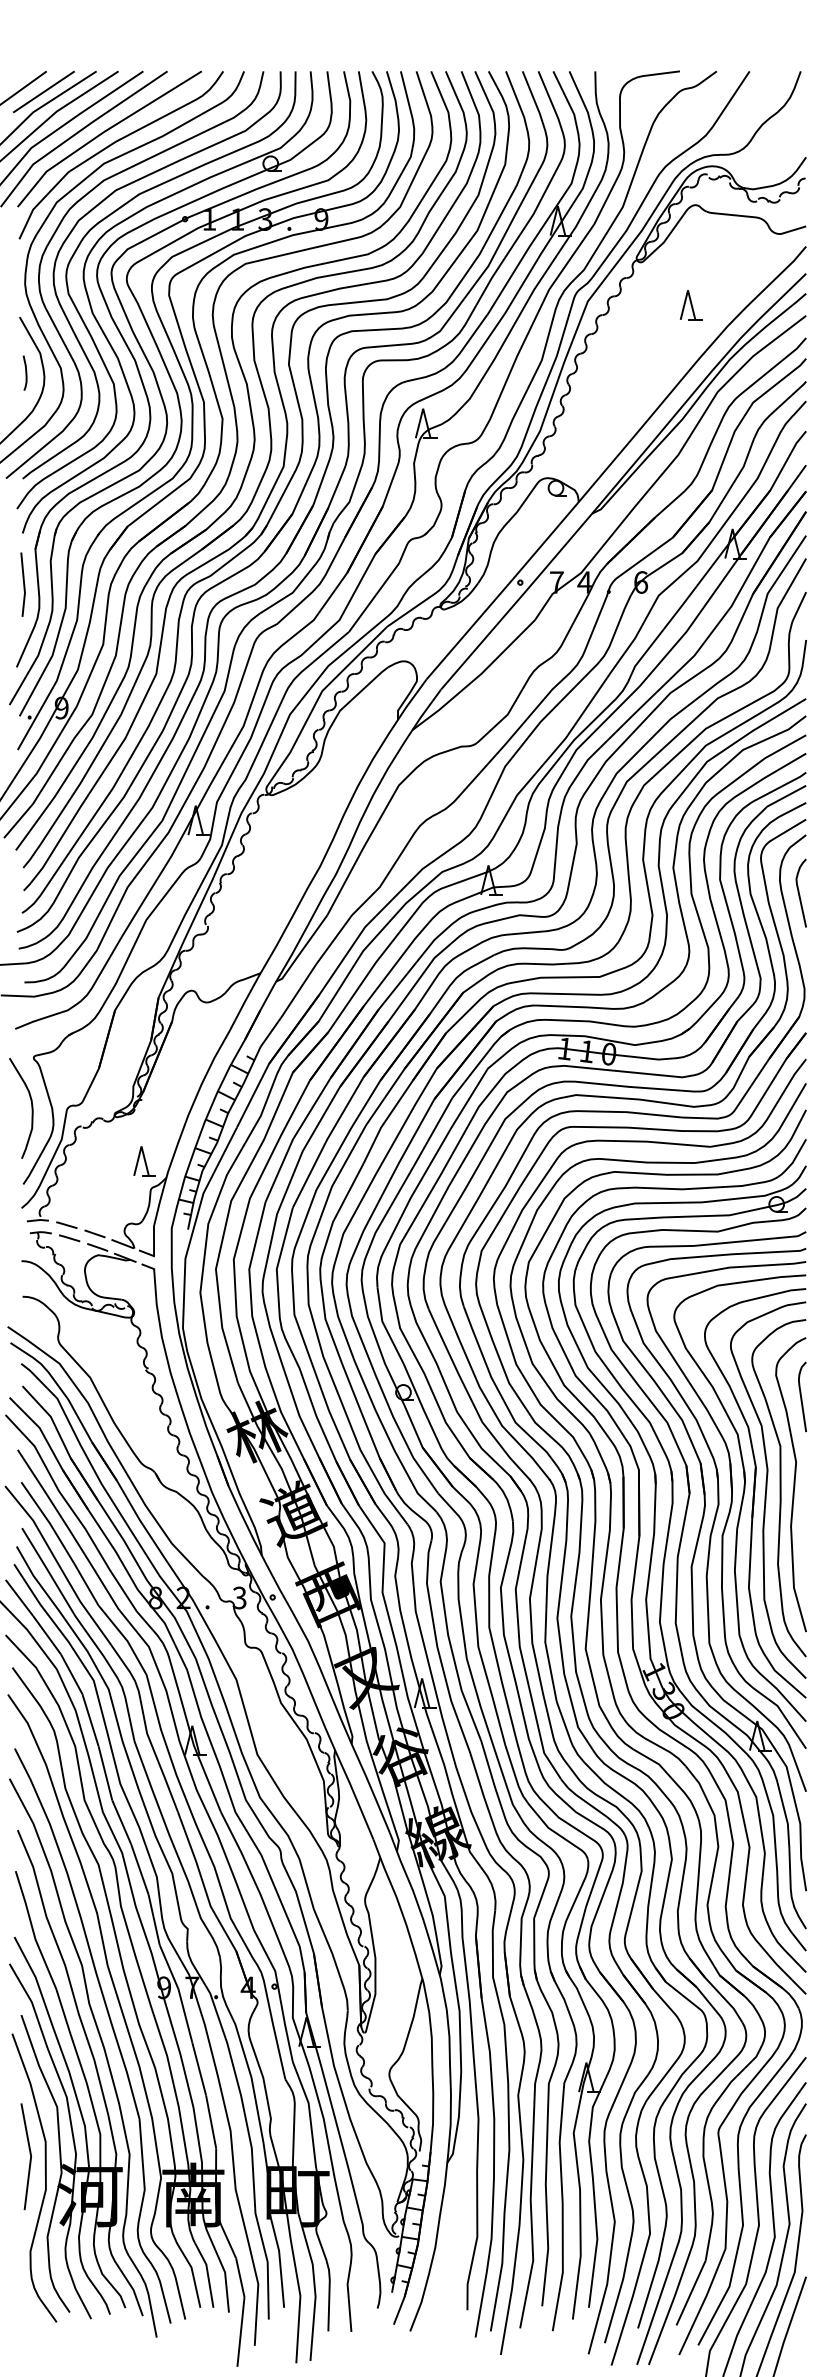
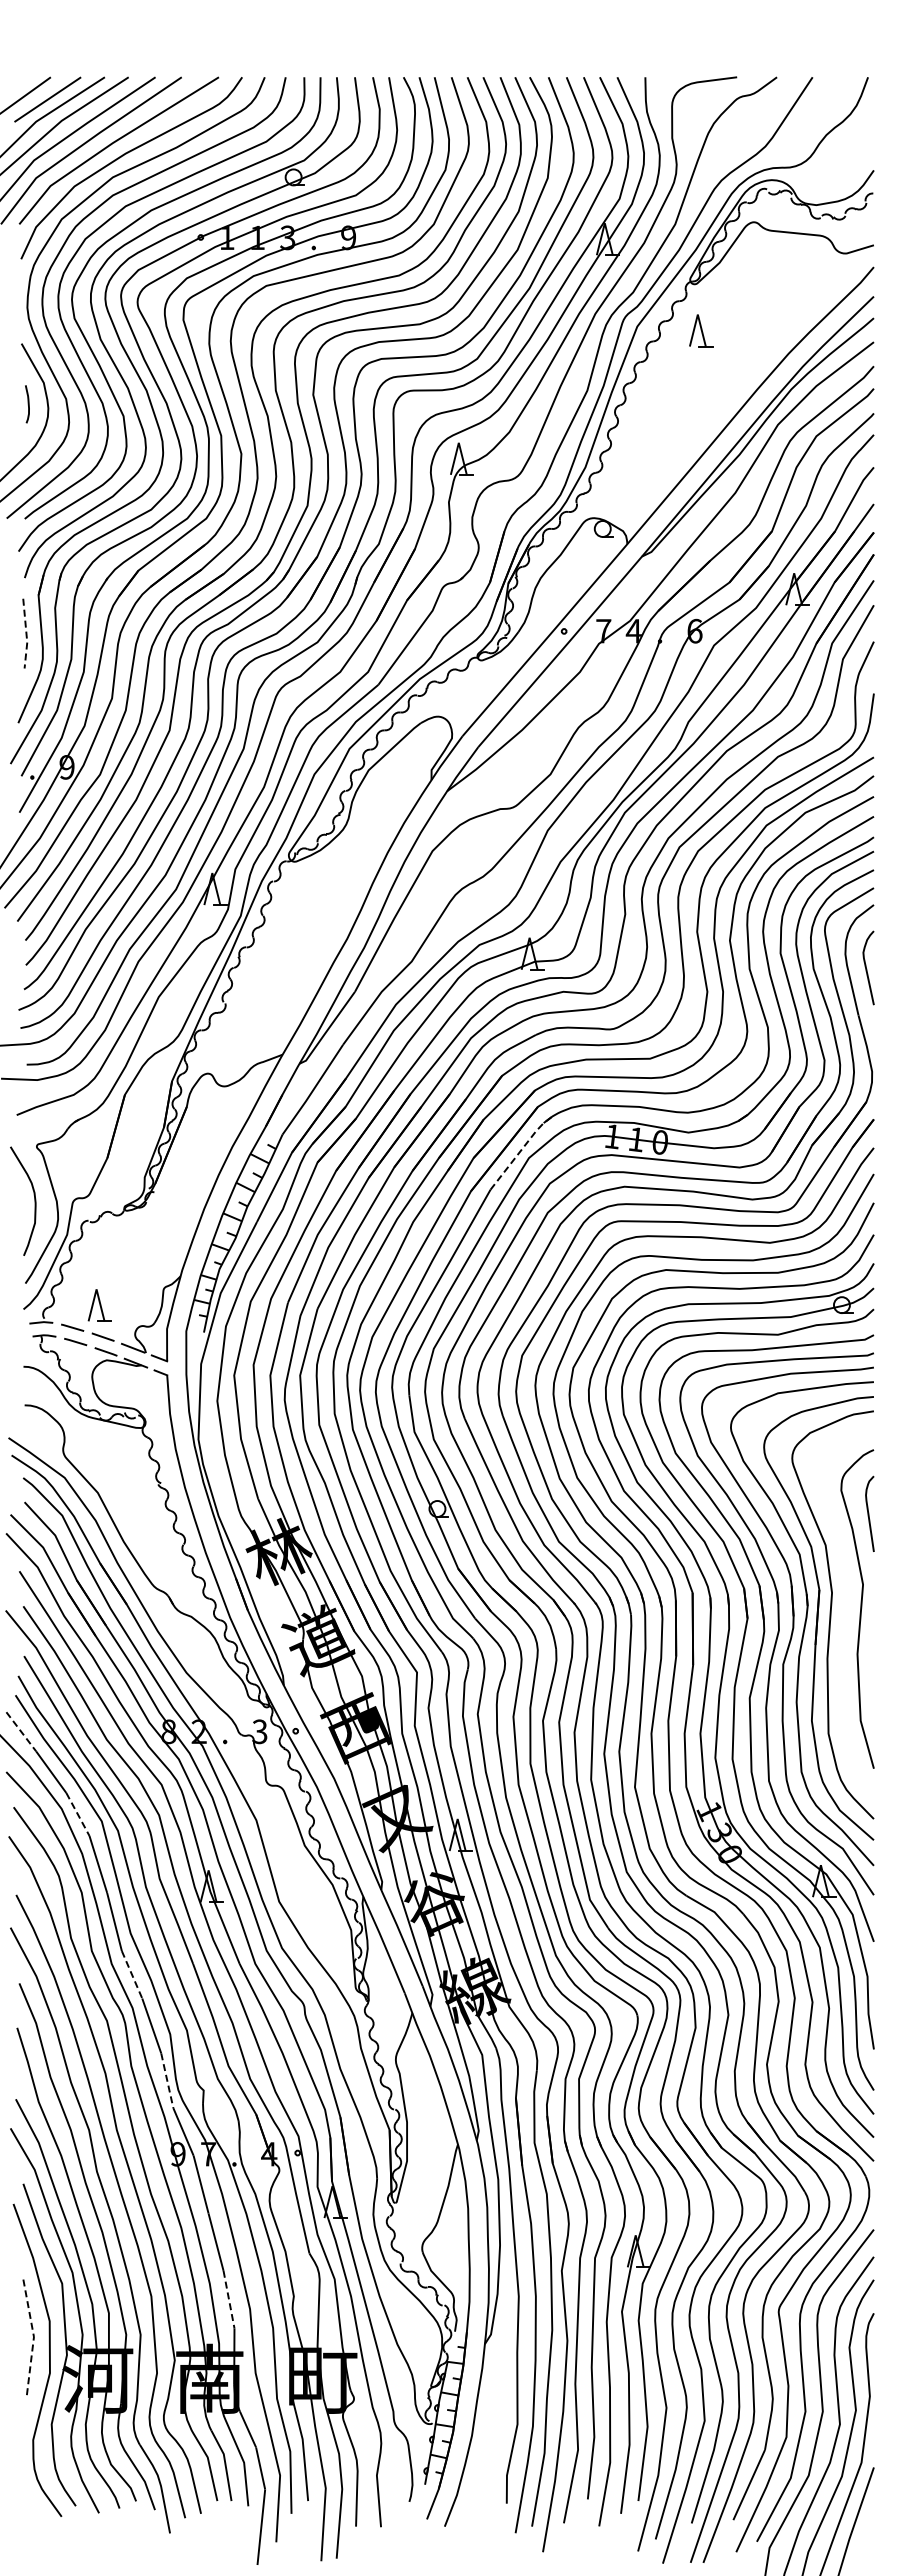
part: (691, 305) -> (701, 330), moved
line: (24, 585) -> (26, 634), solid -> dashed
line: (481, 1060) -> (521, 1149), solid -> dashed
part: (144, 1161) -> (99, 1305), moved
curve: (779, 1487) -> (845, 1612), removed
line: (19, 1597) -> (21, 1731), solid -> dashed
line: (72, 1674) -> (78, 1814), solid -> dashed
line: (122, 1821) -> (132, 1974), solid -> dashed
line: (154, 1919) -> (167, 2080), solid -> dashed
line: (211, 2122) -> (229, 2300), solid -> dashed
line: (30, 2155) -> (33, 2336), solid -> dashed

